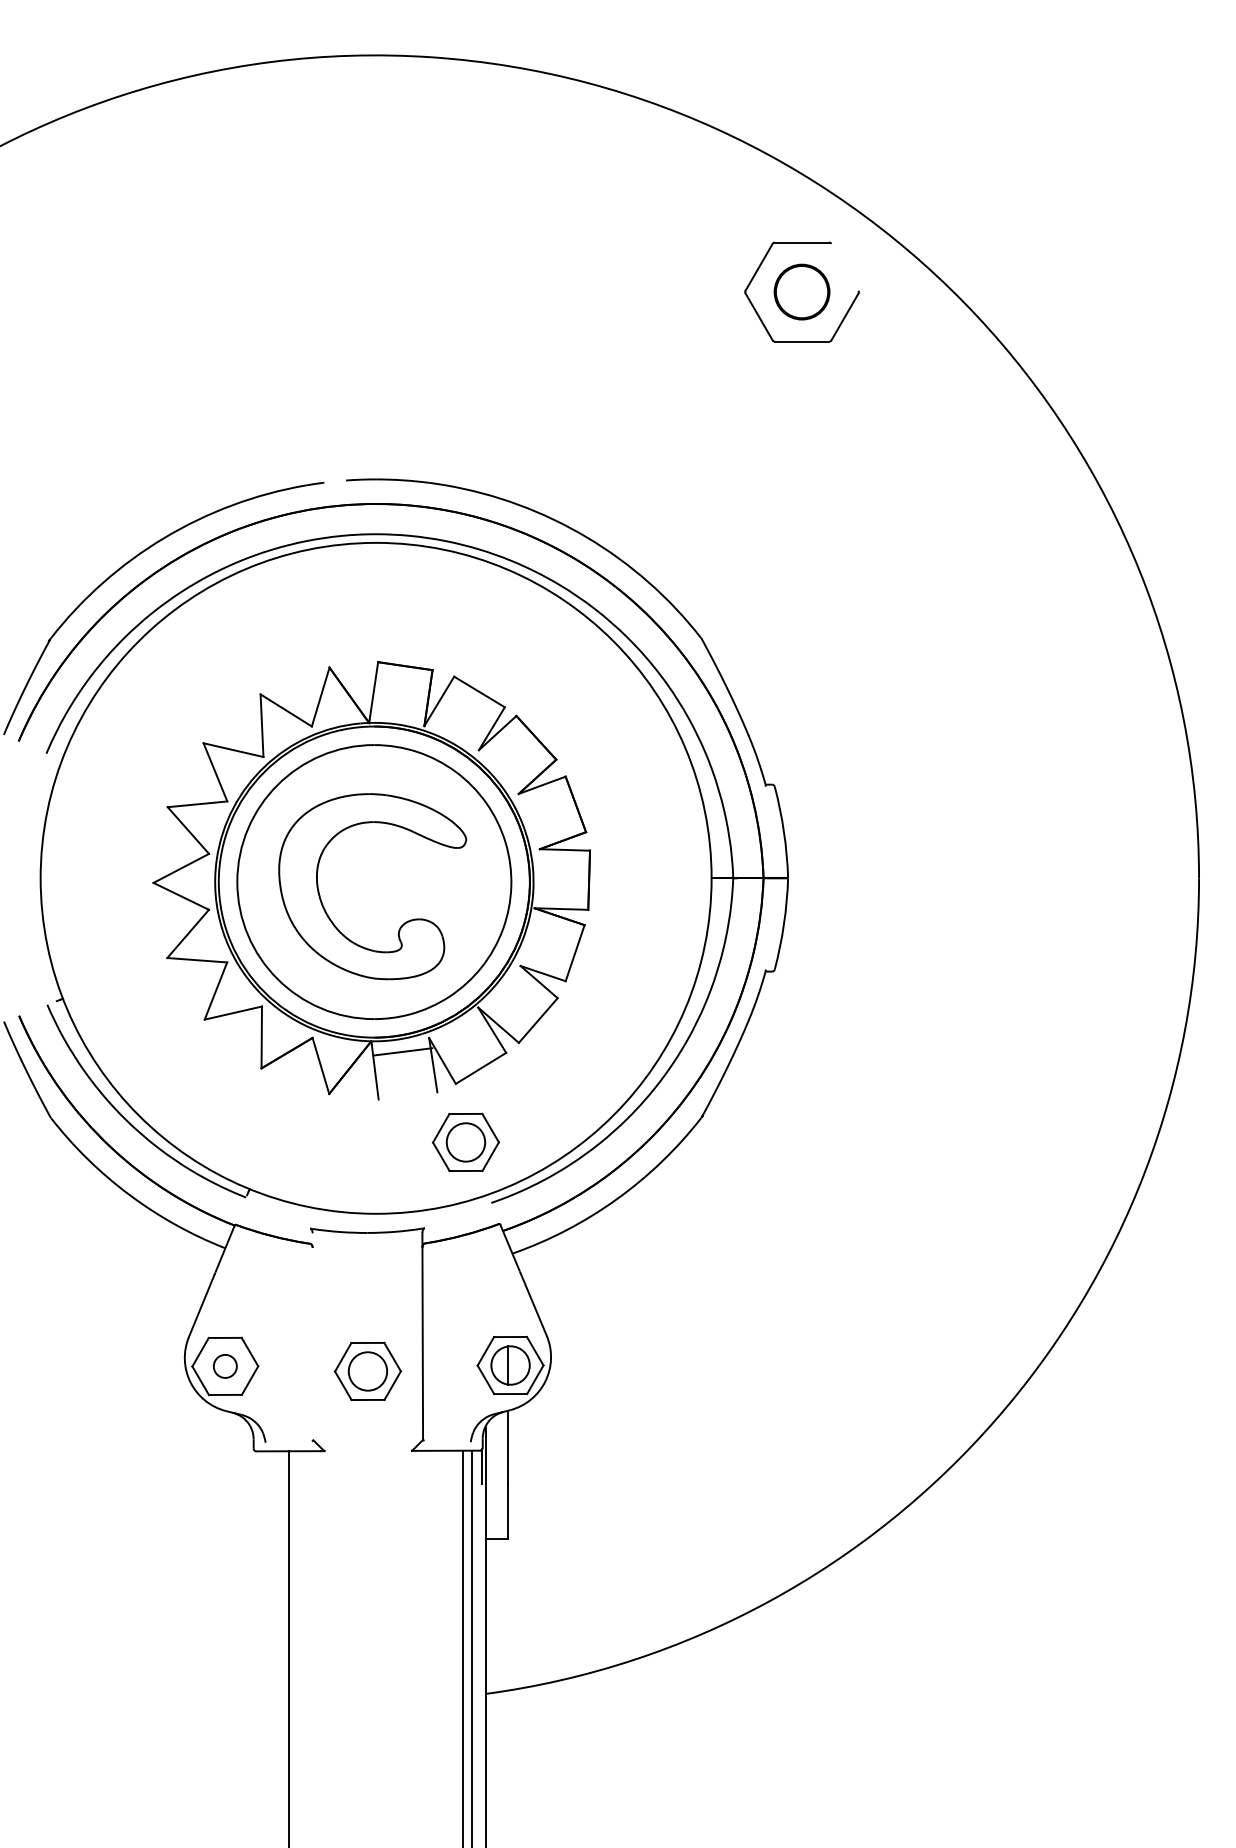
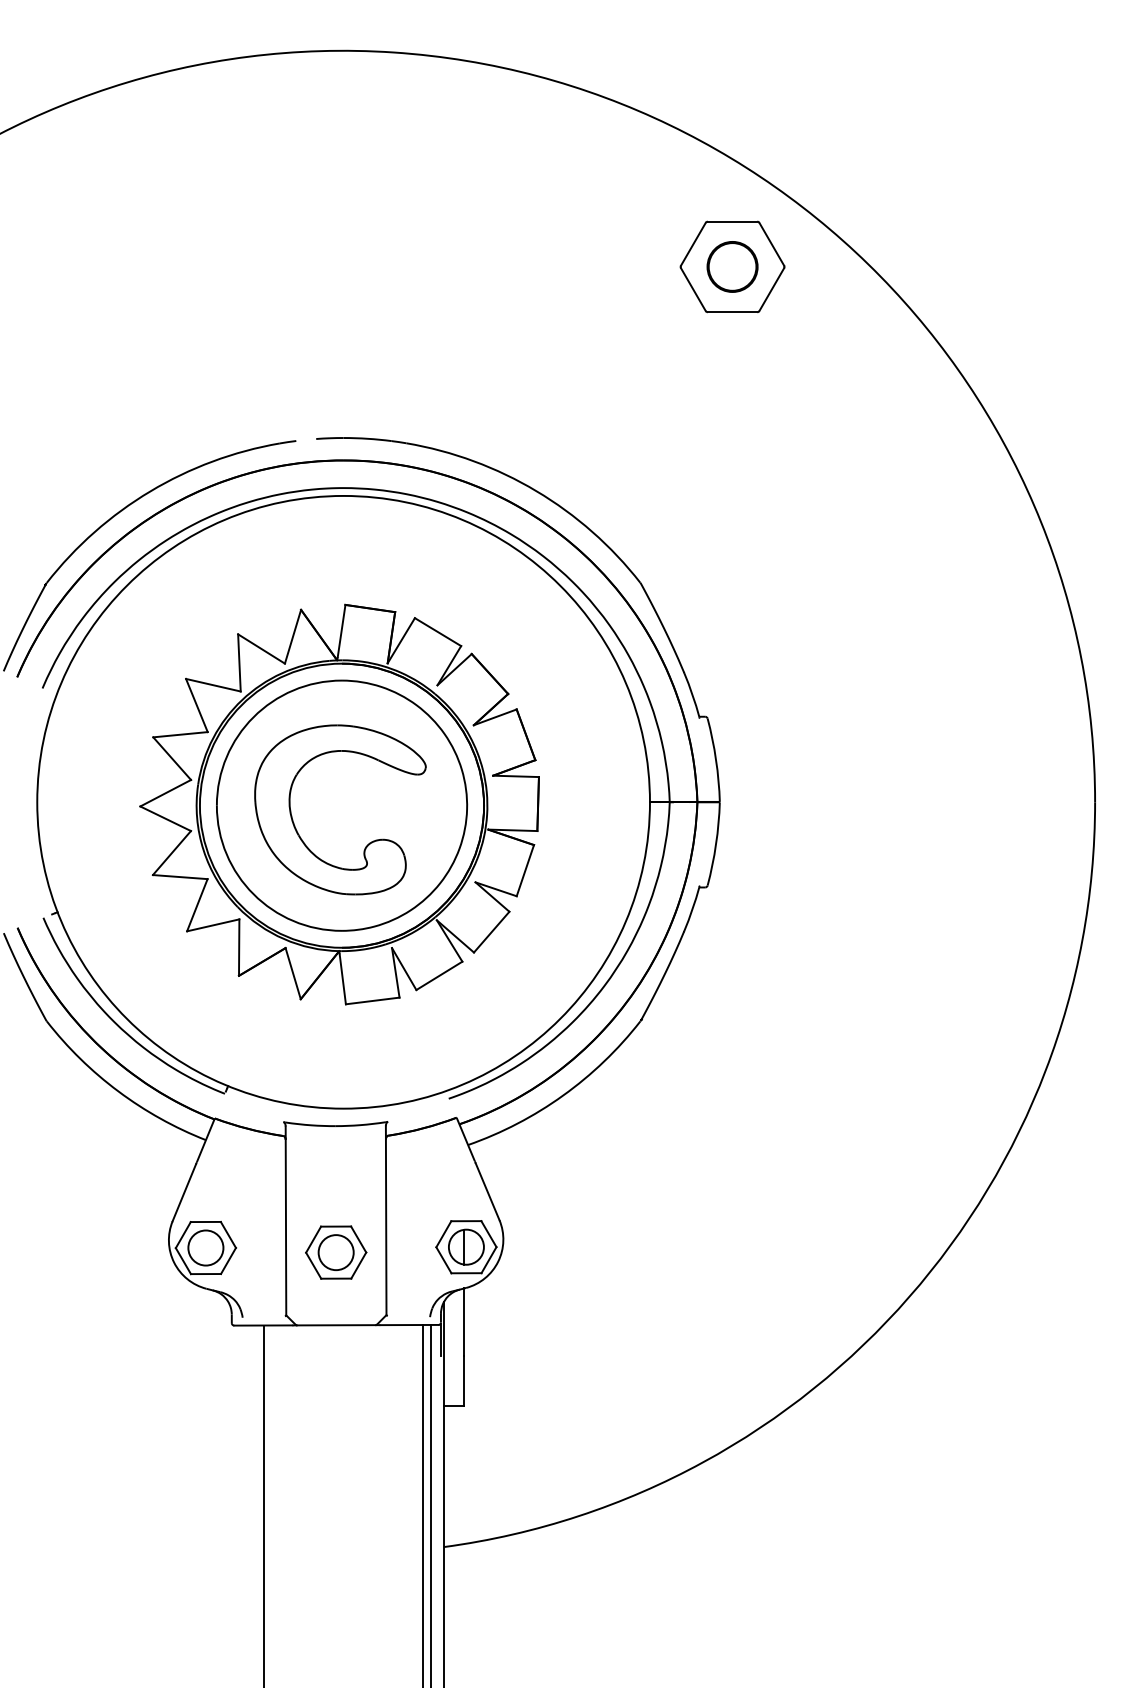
line: (844, 266) -> (771, 243), added
line: (402, 1051) -> (372, 1000), moved
part: (465, 1142) -> (425, 1043), removed
line: (312, 1336) -> (285, 1220), added
circle: (225, 1366) -> (206, 1248), size x1.67
line: (367, 1450) -> (335, 1324), added

